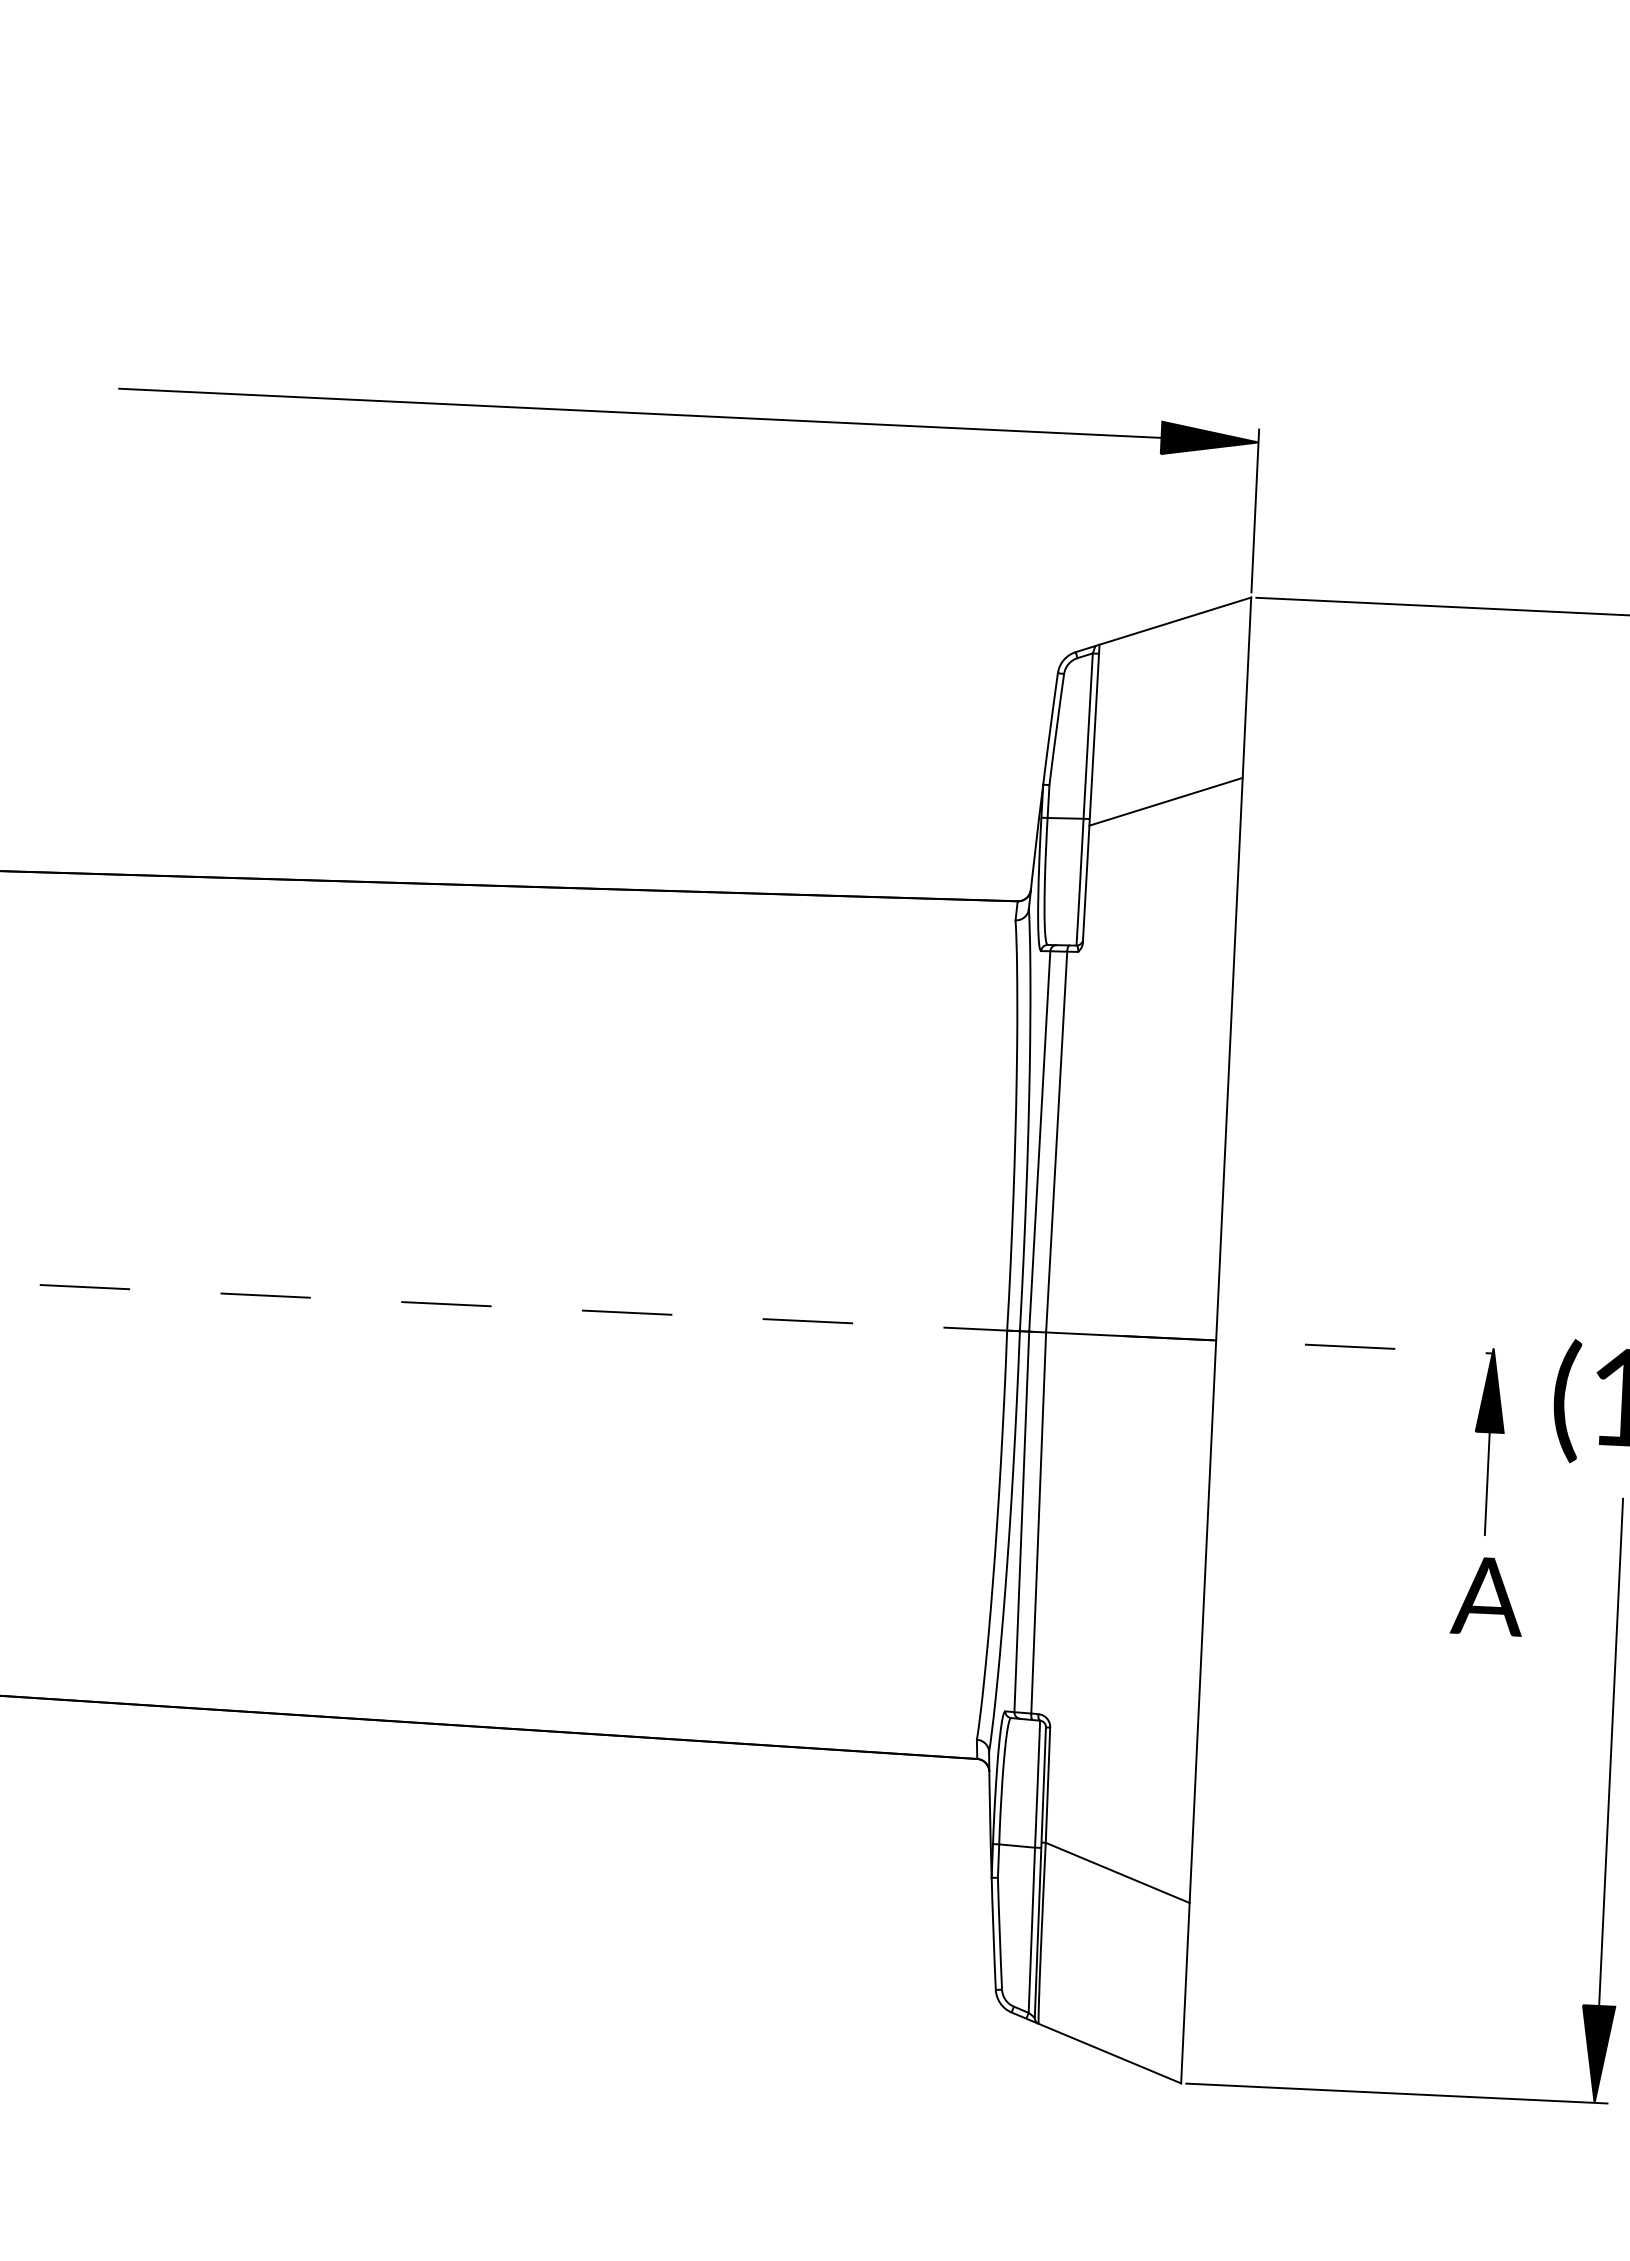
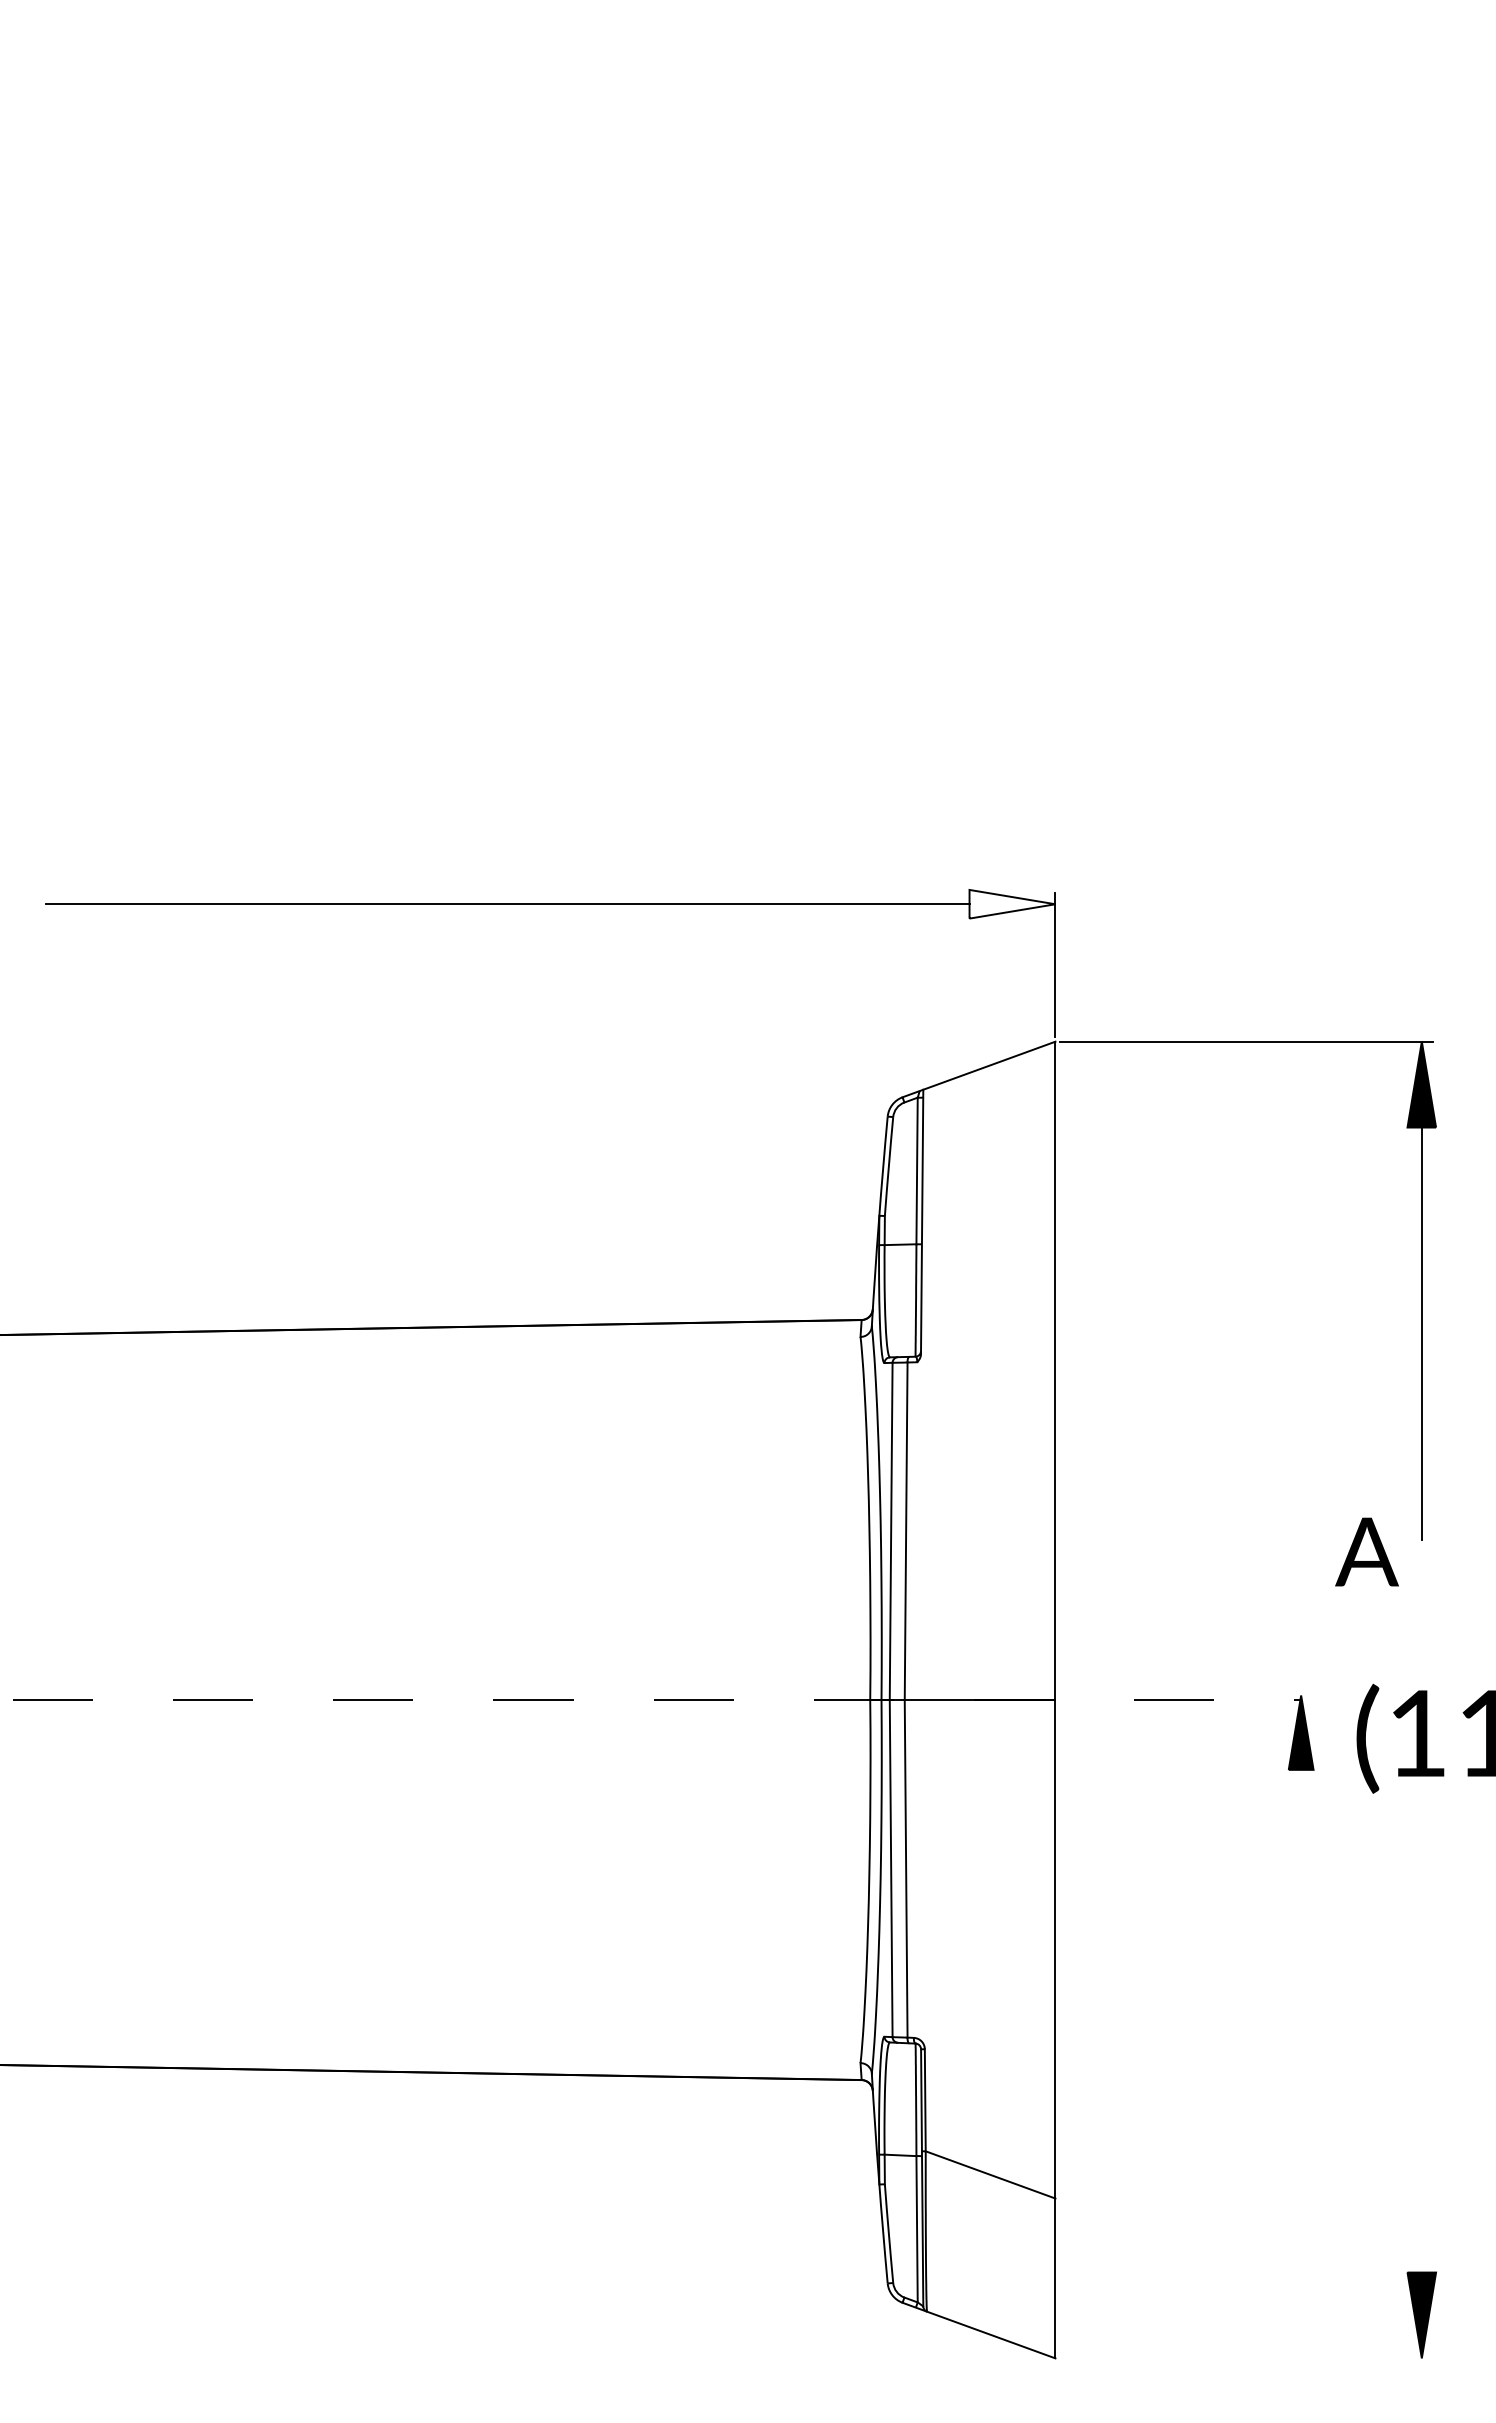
fill: (1210, 439) -> (1012, 903), removed
line: (1165, 801) -> (988, 1225), removed
line: (1487, 1482) -> (1301, 1814), removed
text: (1486, 1595) -> (1366, 1551), moved
line: (1610, 1752) -> (1421, 2047), removed
line: (1396, 2093) -> (1246, 2358), removed

